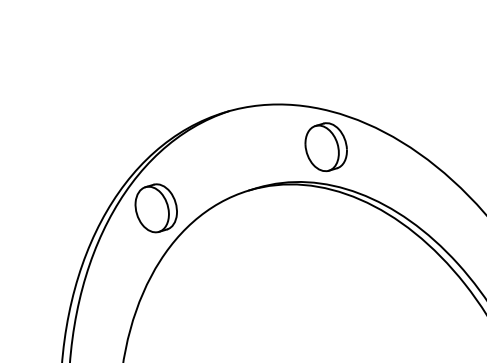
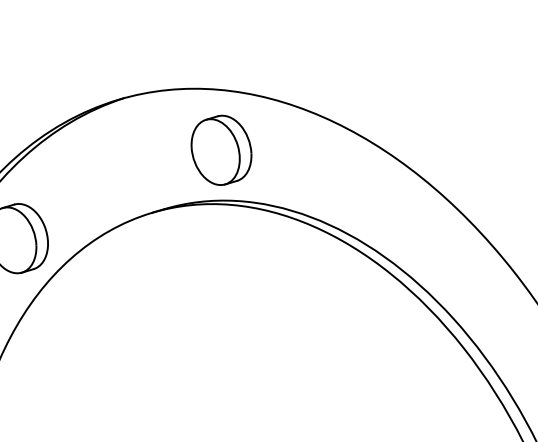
part: (325, 147) -> (220, 150), moved

